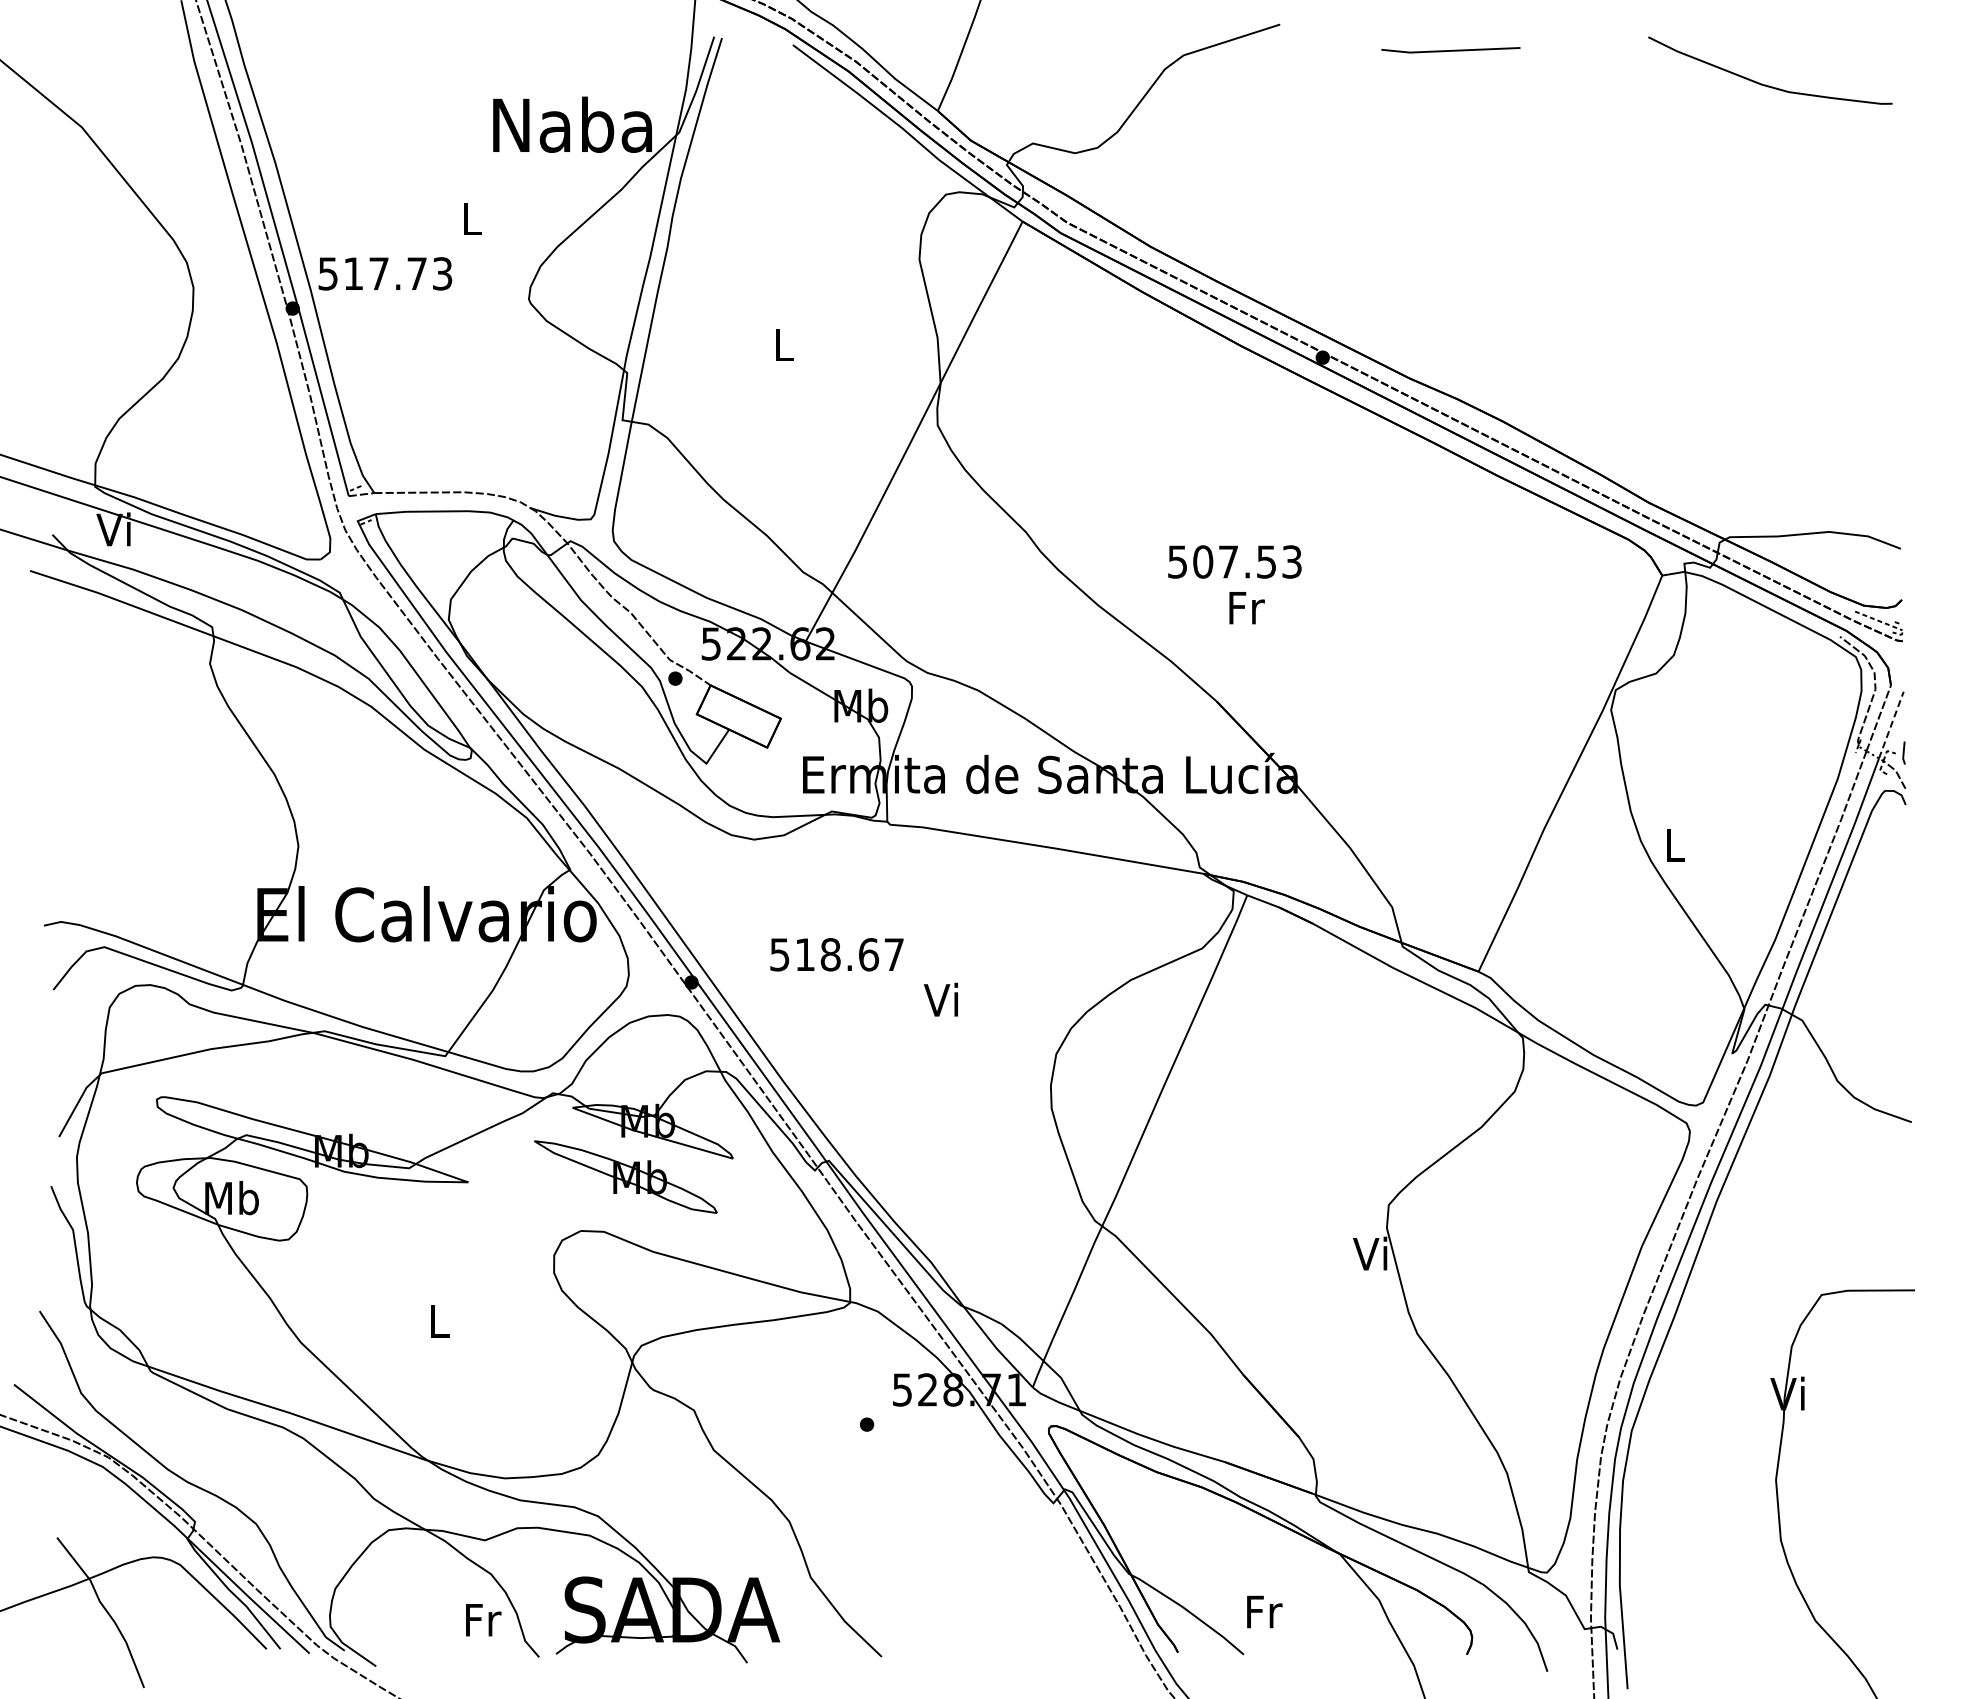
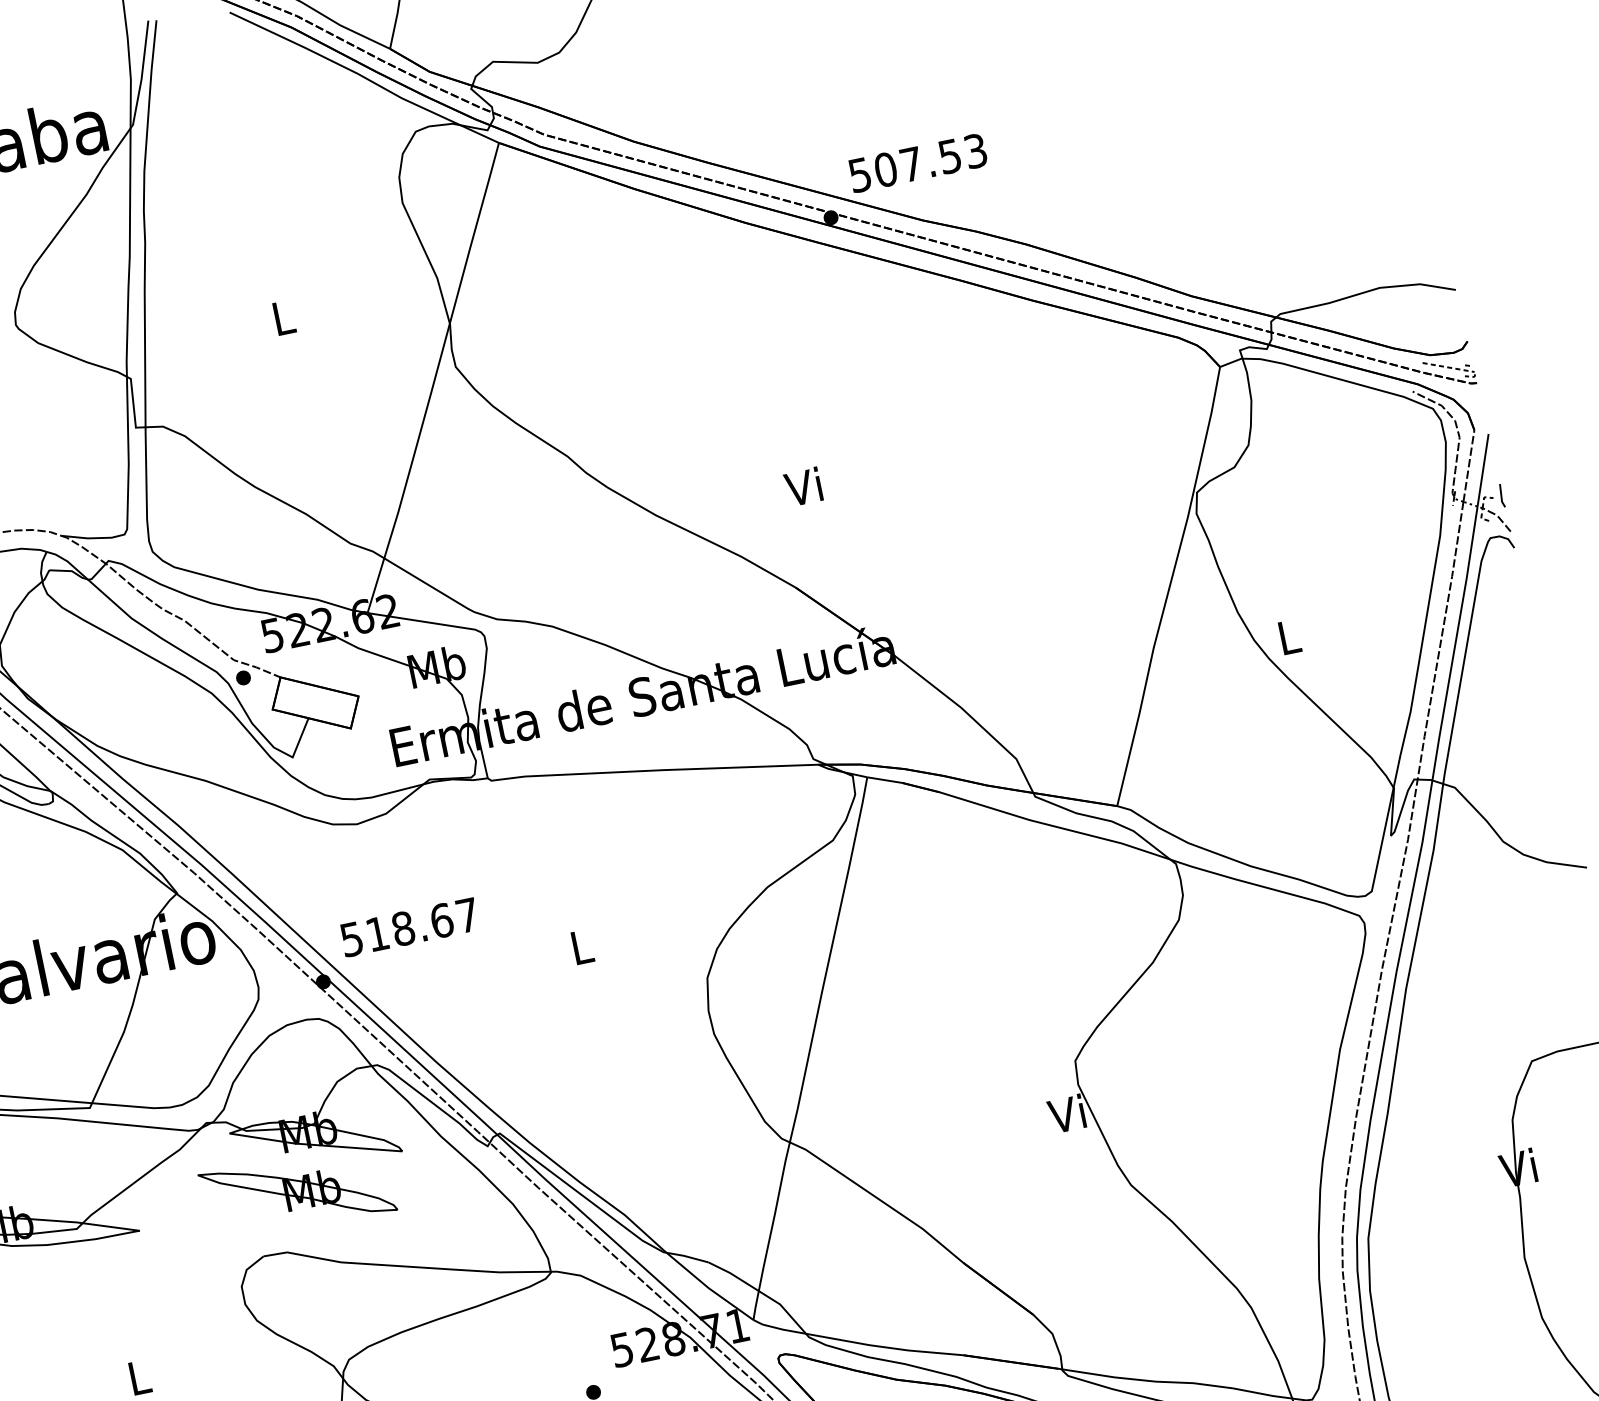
text: (1234, 561) -> (917, 162), moved
text: (1245, 607) -> (805, 486), Fr -> Vi
line: (1891, 725) -> (1483, 470), dashed -> solid
text: (836, 954) -> (409, 927), moved
text: (940, 999) -> (578, 946), Vi -> L

